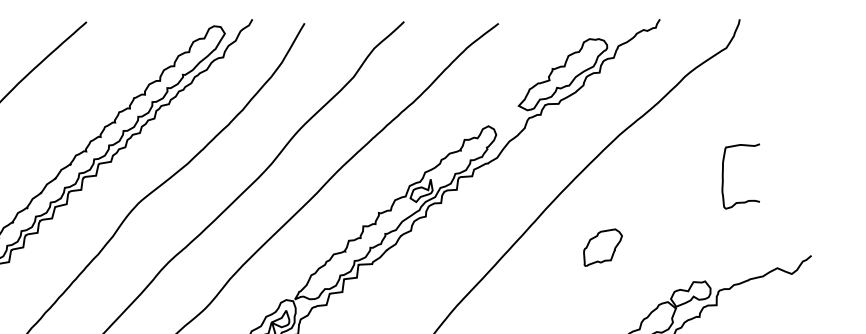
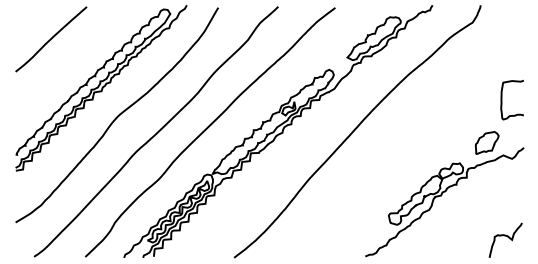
curve: (724, 175) -> (502, 99), moved
part: (601, 246) -> (486, 142), moved

